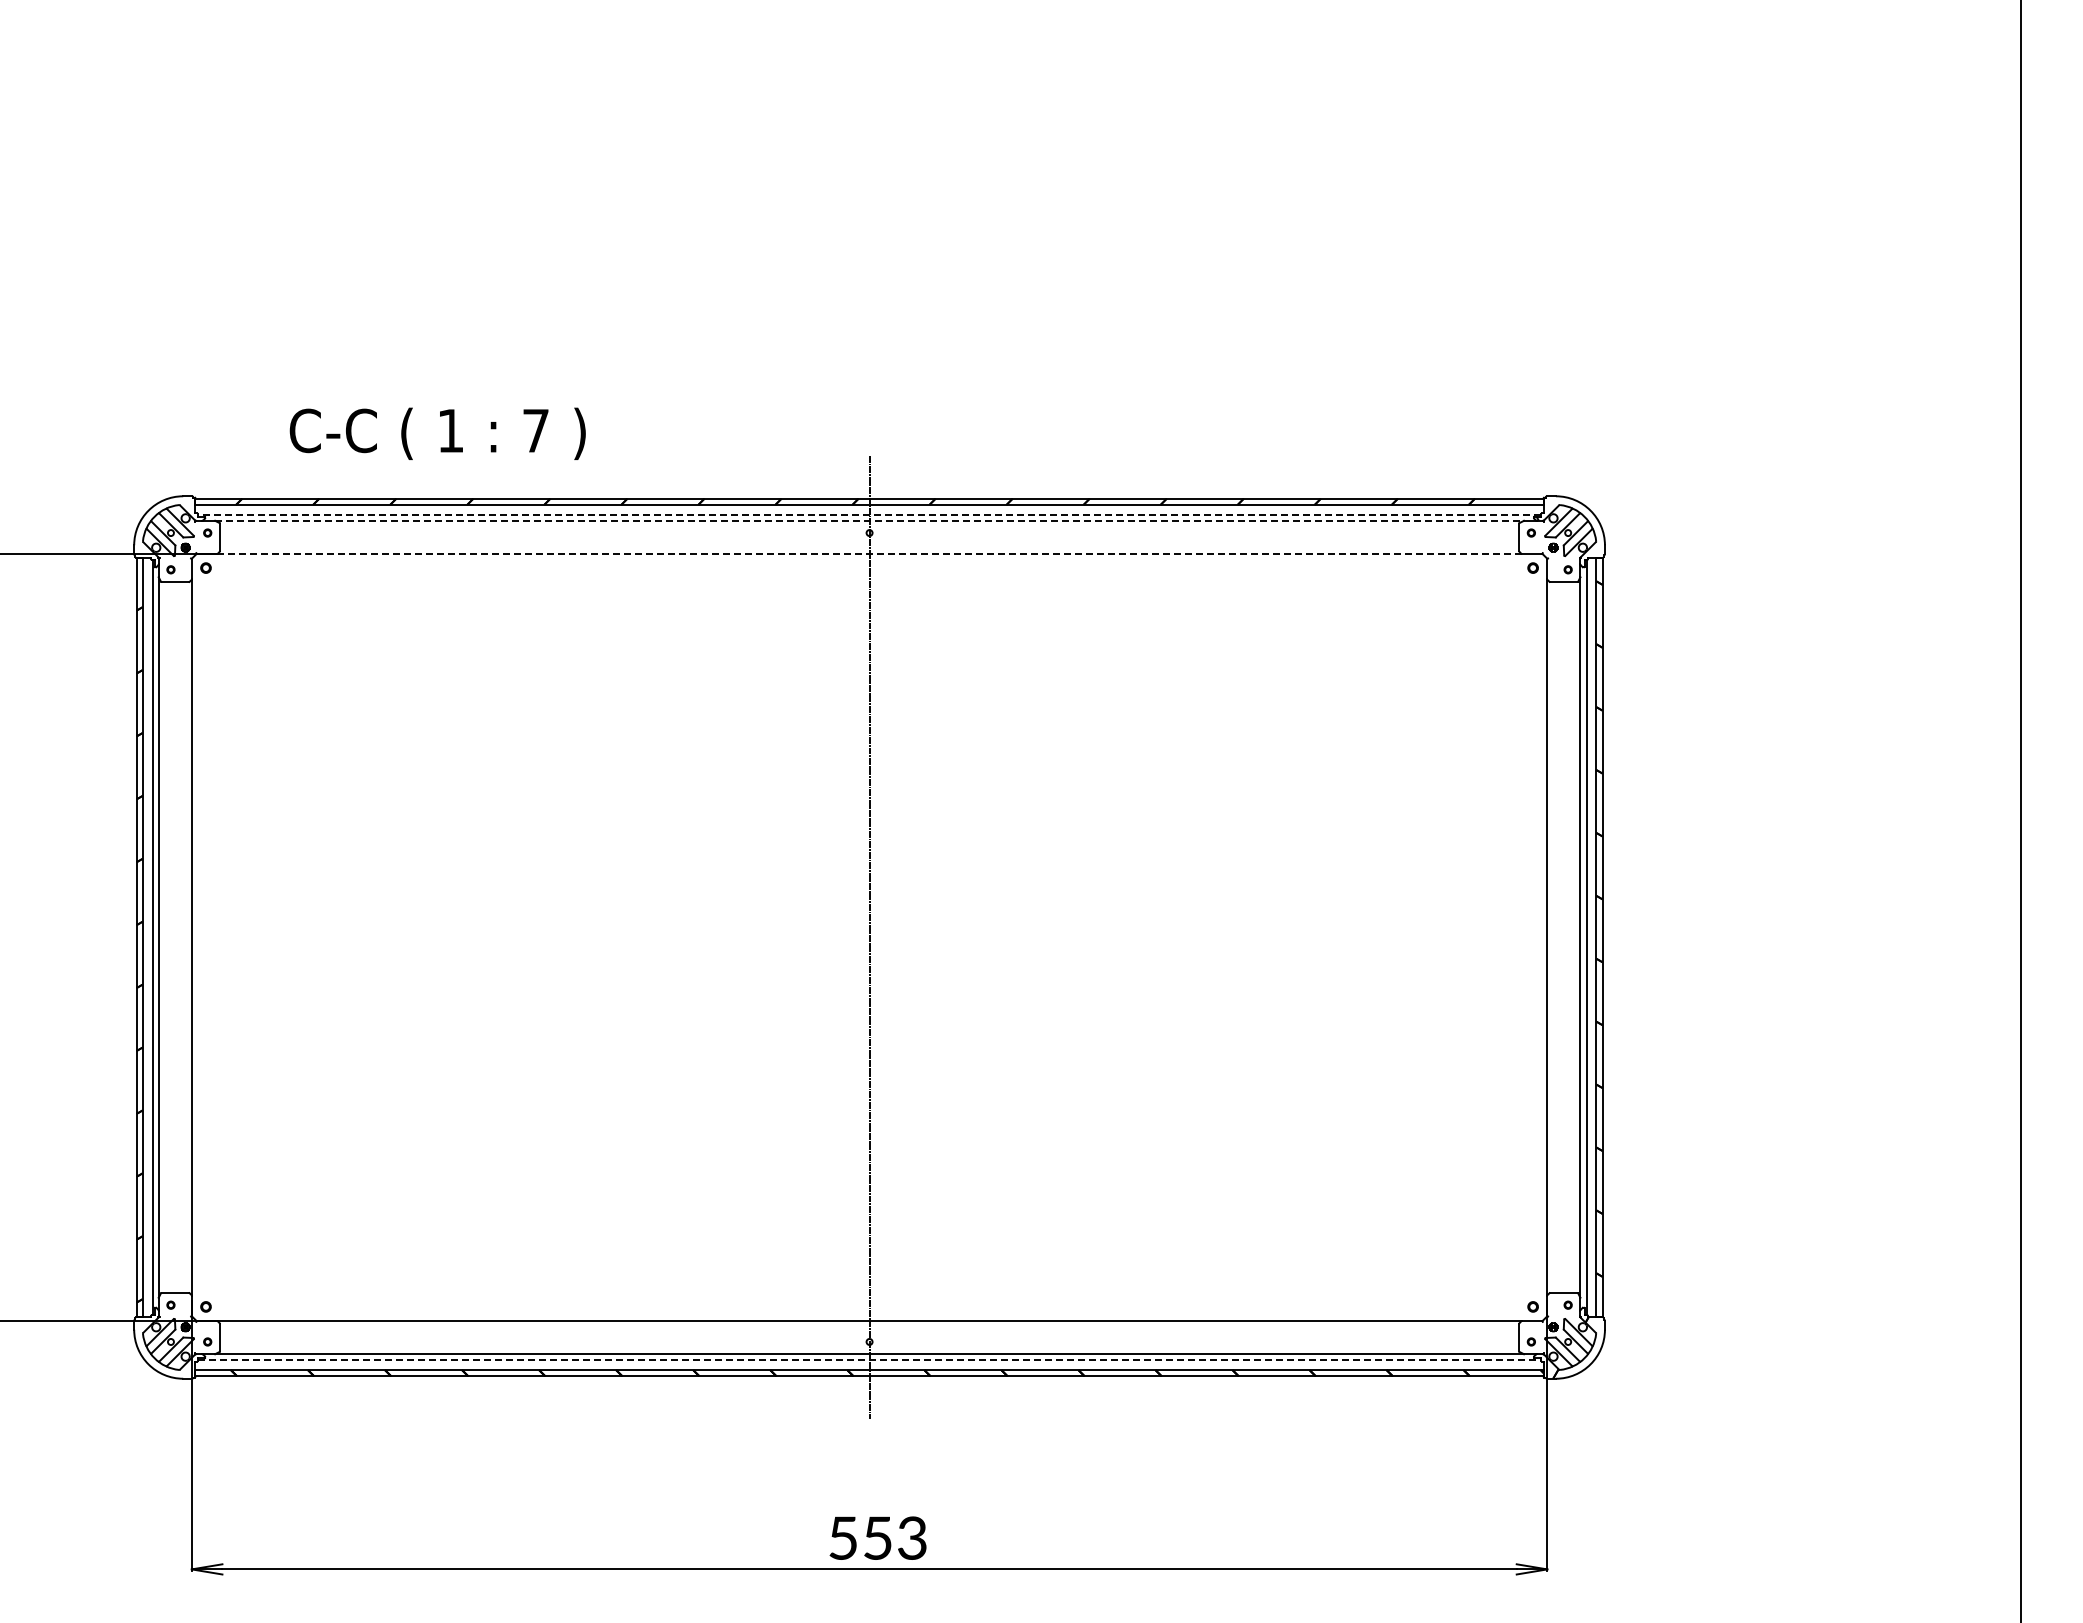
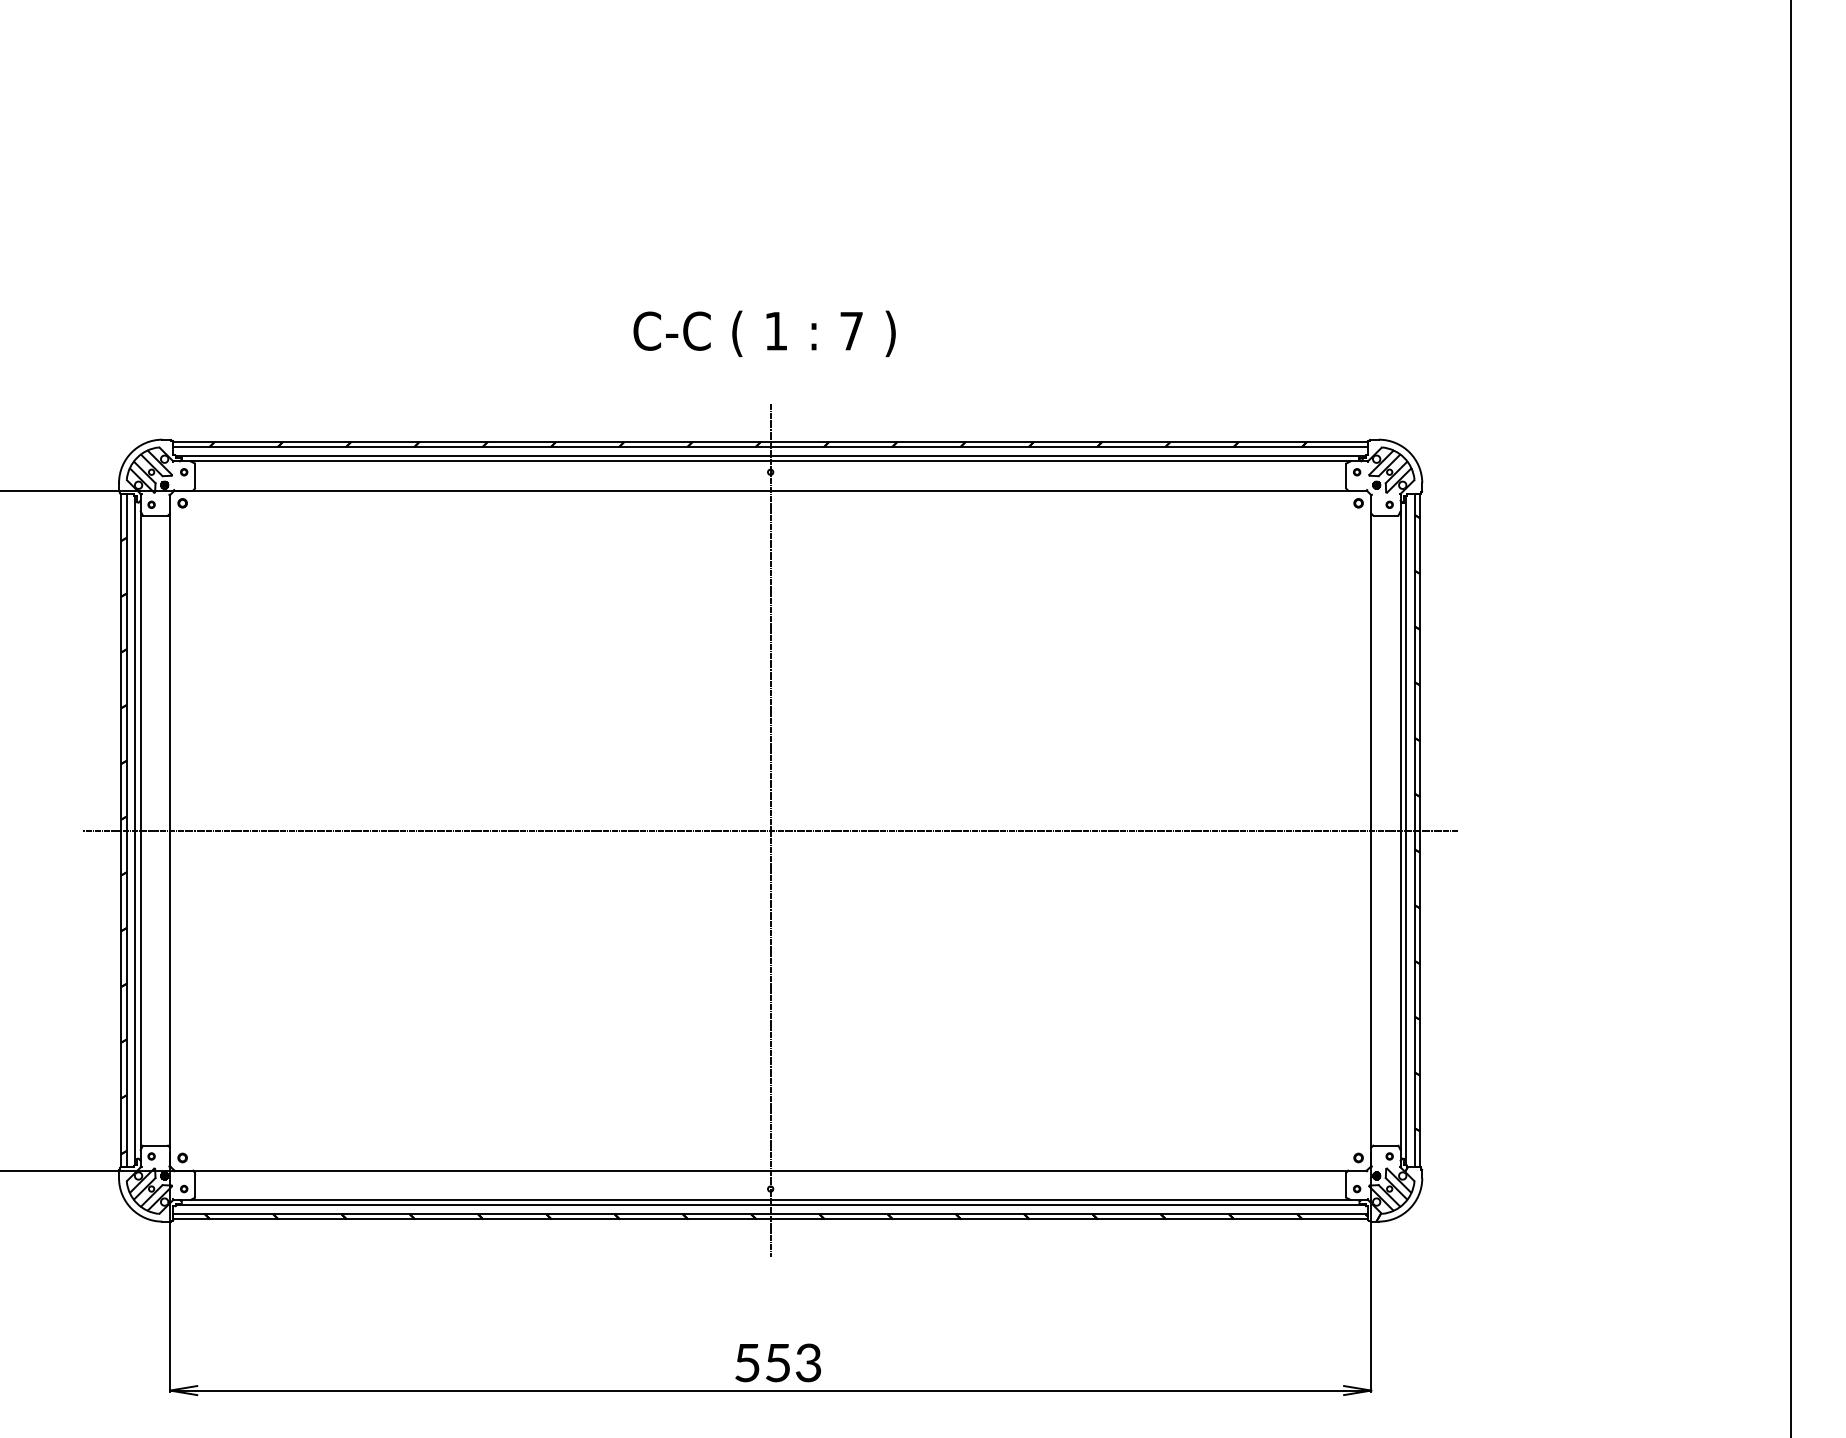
text: (437, 433) -> (764, 333), moved
line: (869, 514) -> (770, 455), dashed -> solid
line: (869, 520) -> (770, 461), dashed -> solid
line: (870, 553) -> (771, 490), dashed -> solid
line: (869, 937) -> (770, 830), added
line: (869, 1360) -> (770, 1205), dashed -> solid

